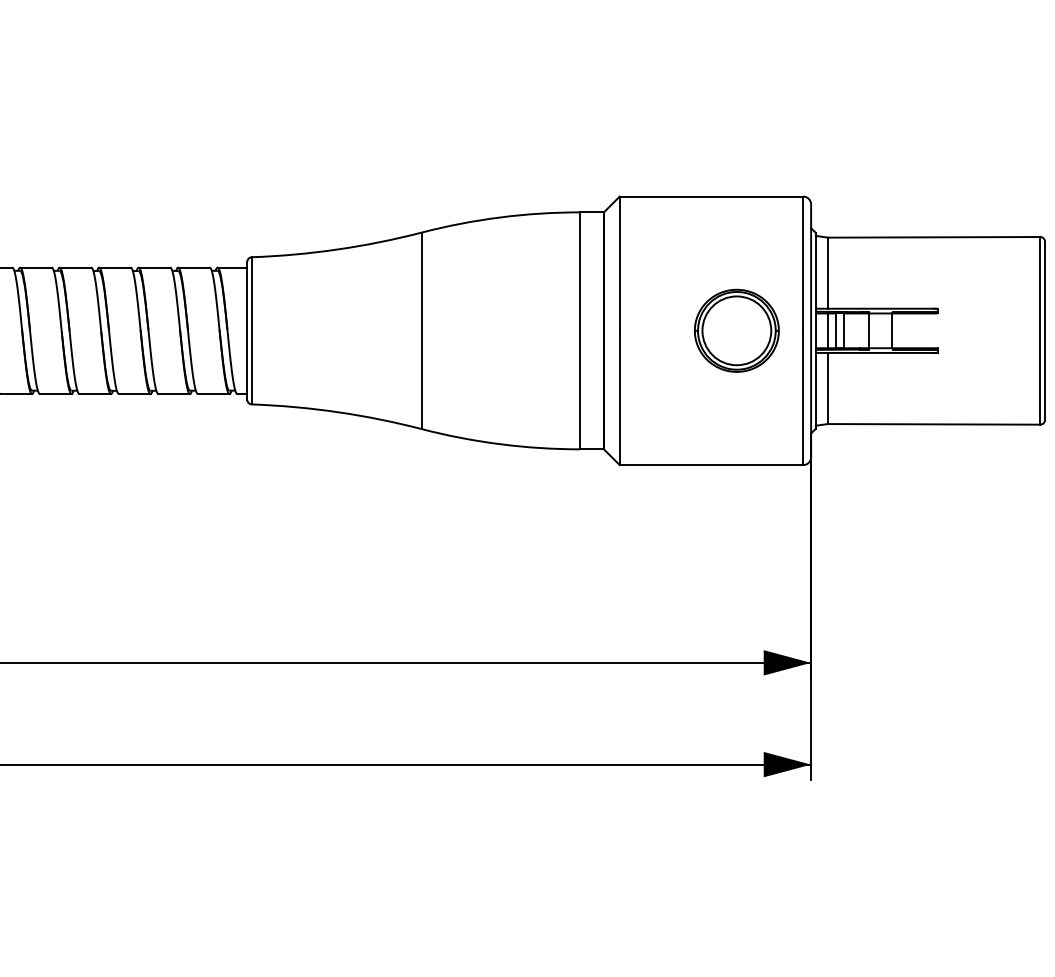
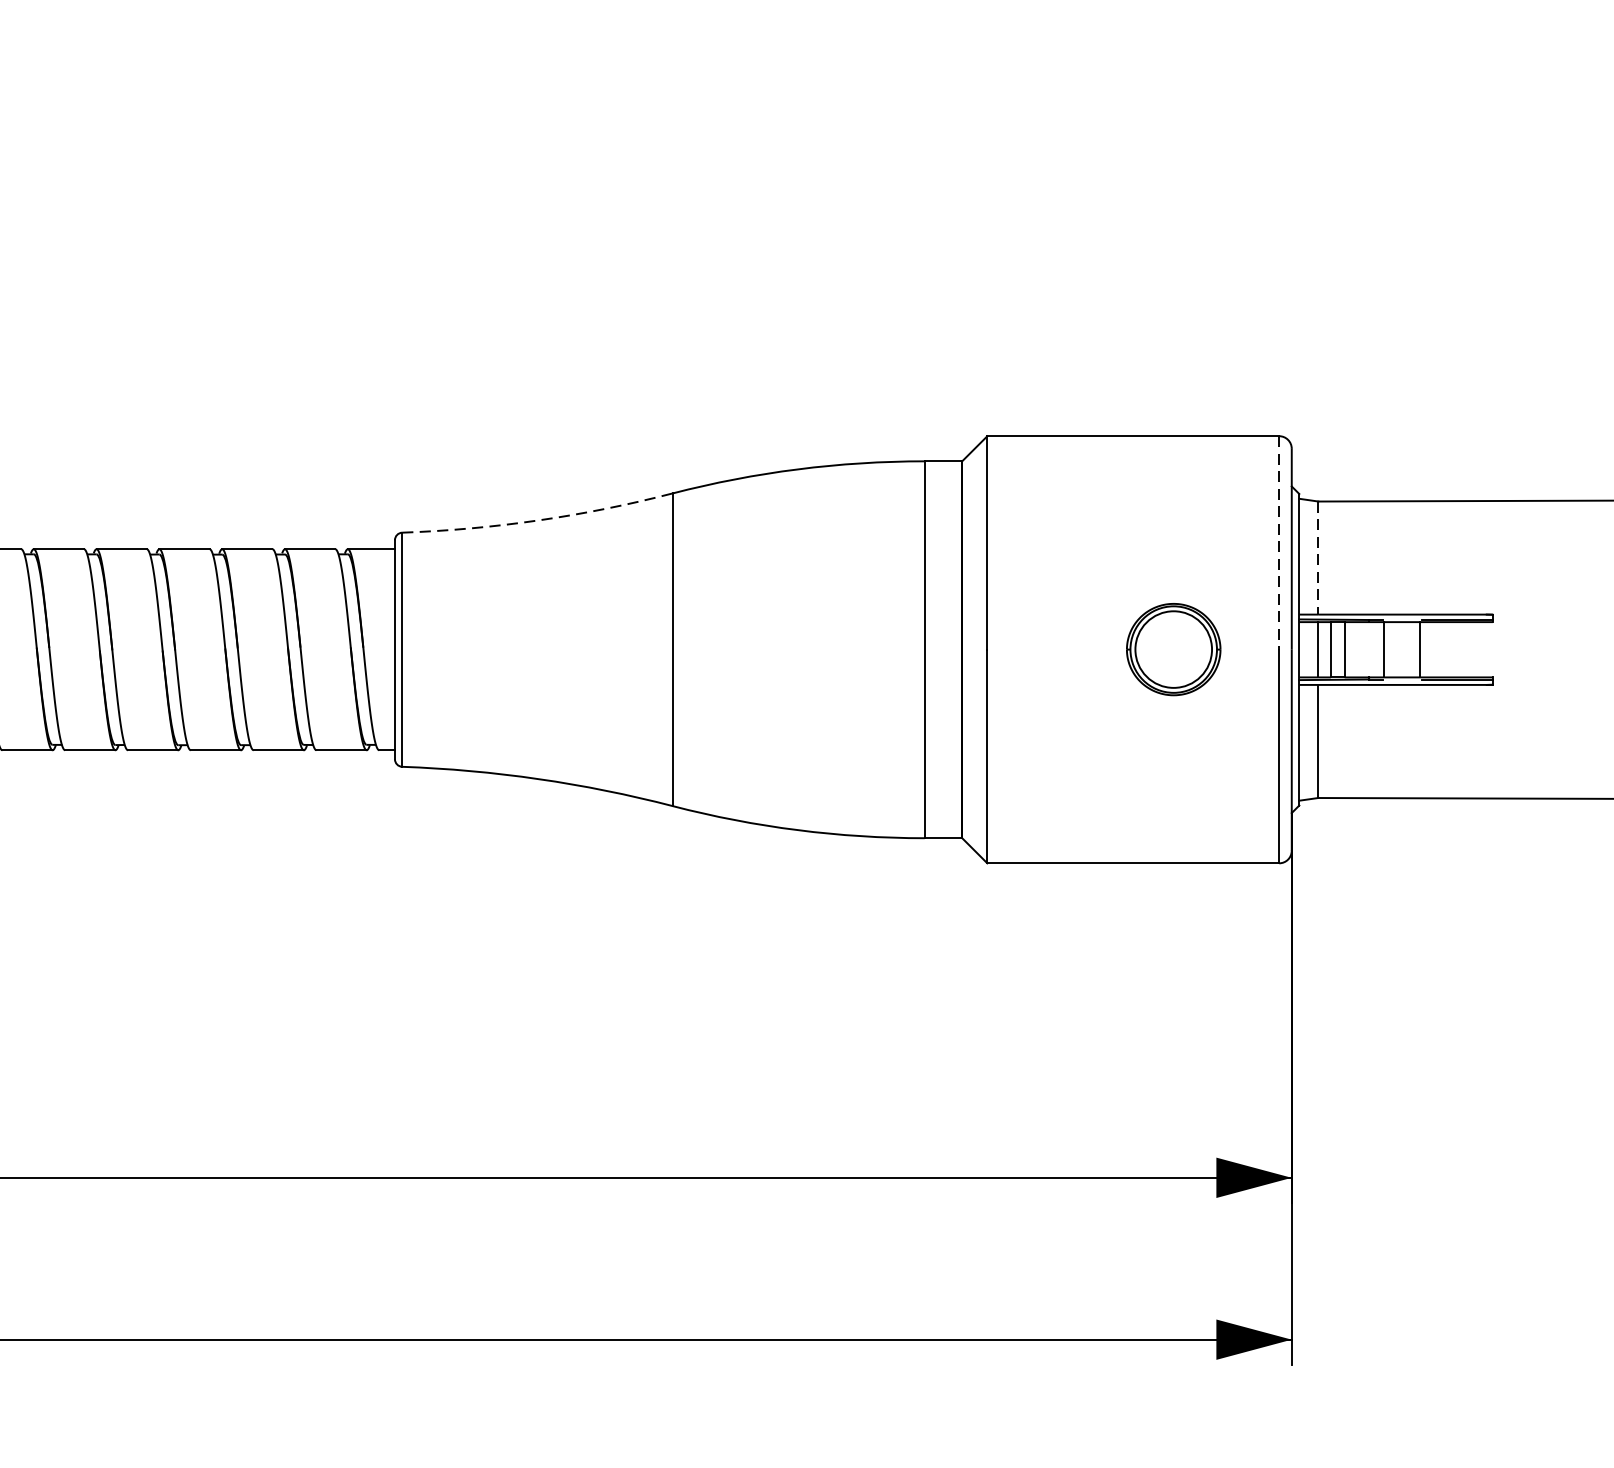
arc: (337, 249) -> (538, 520), solid -> dashed
line: (803, 264) -> (1279, 544), solid -> dashed
line: (827, 273) -> (1317, 558), solid -> dashed
part: (736, 330) -> (1173, 649), size x0.7

